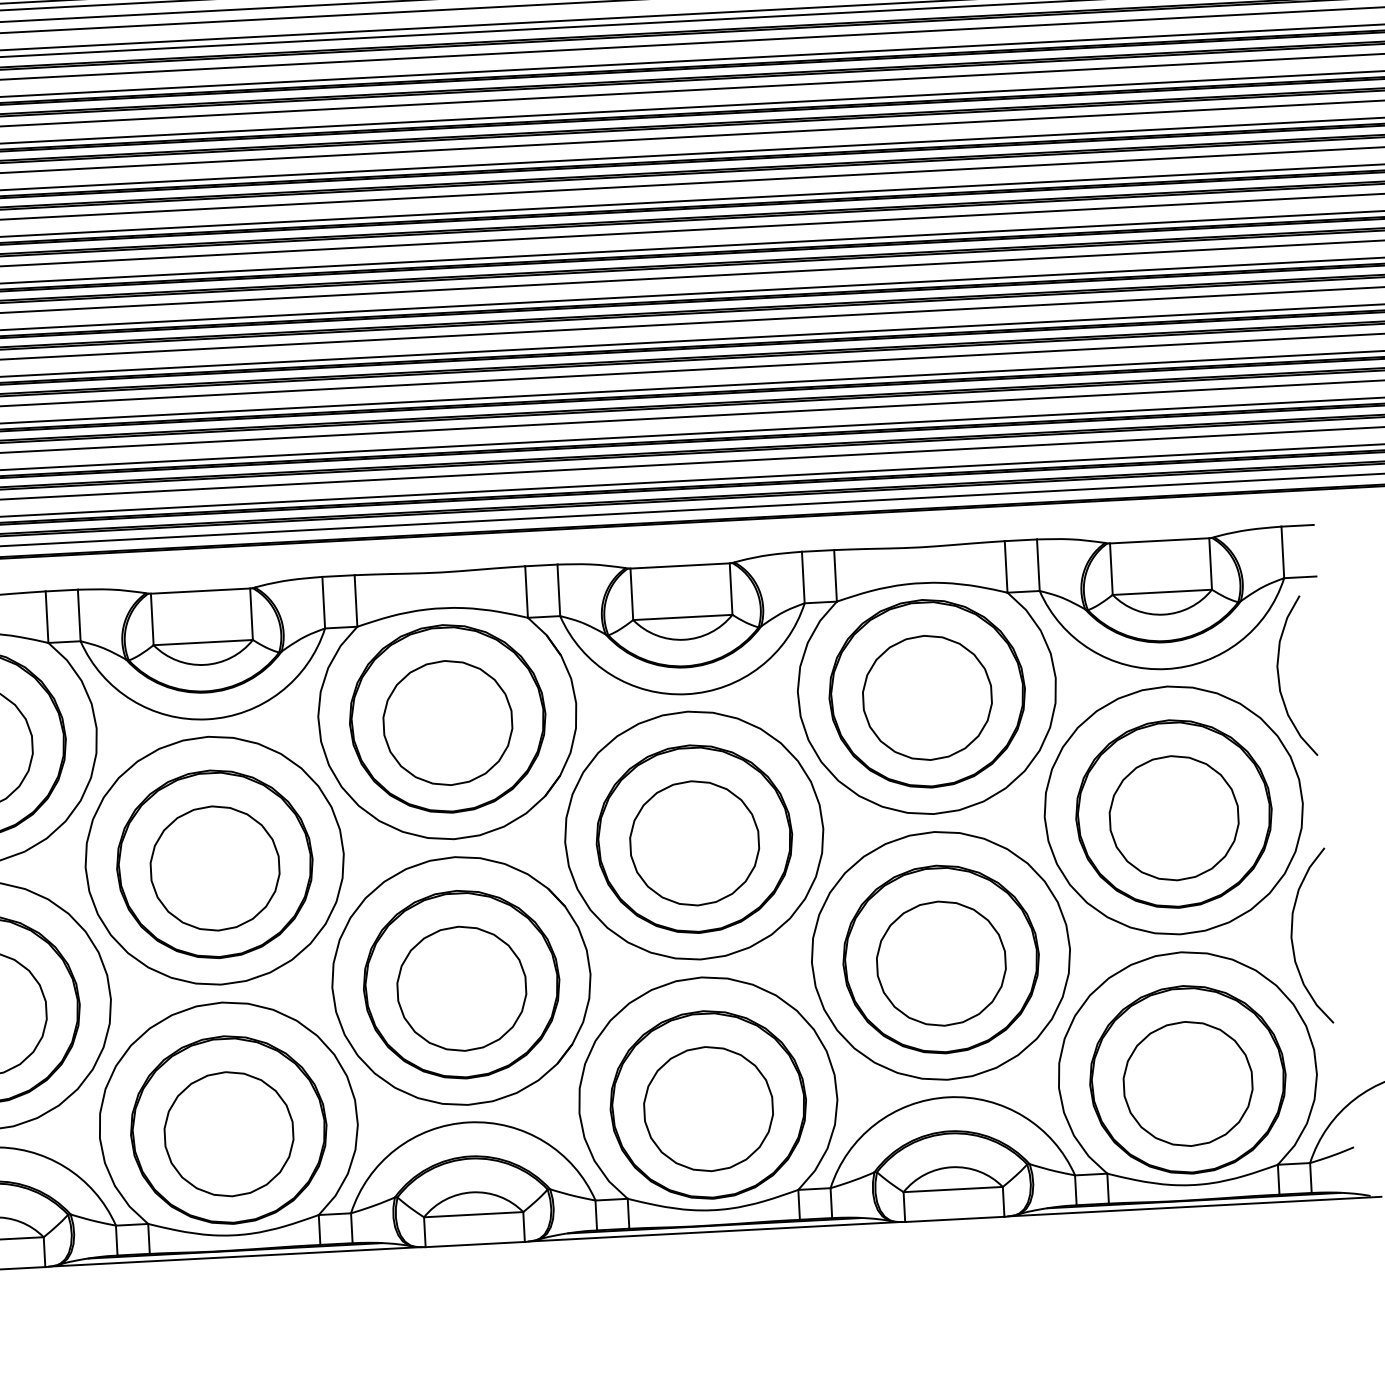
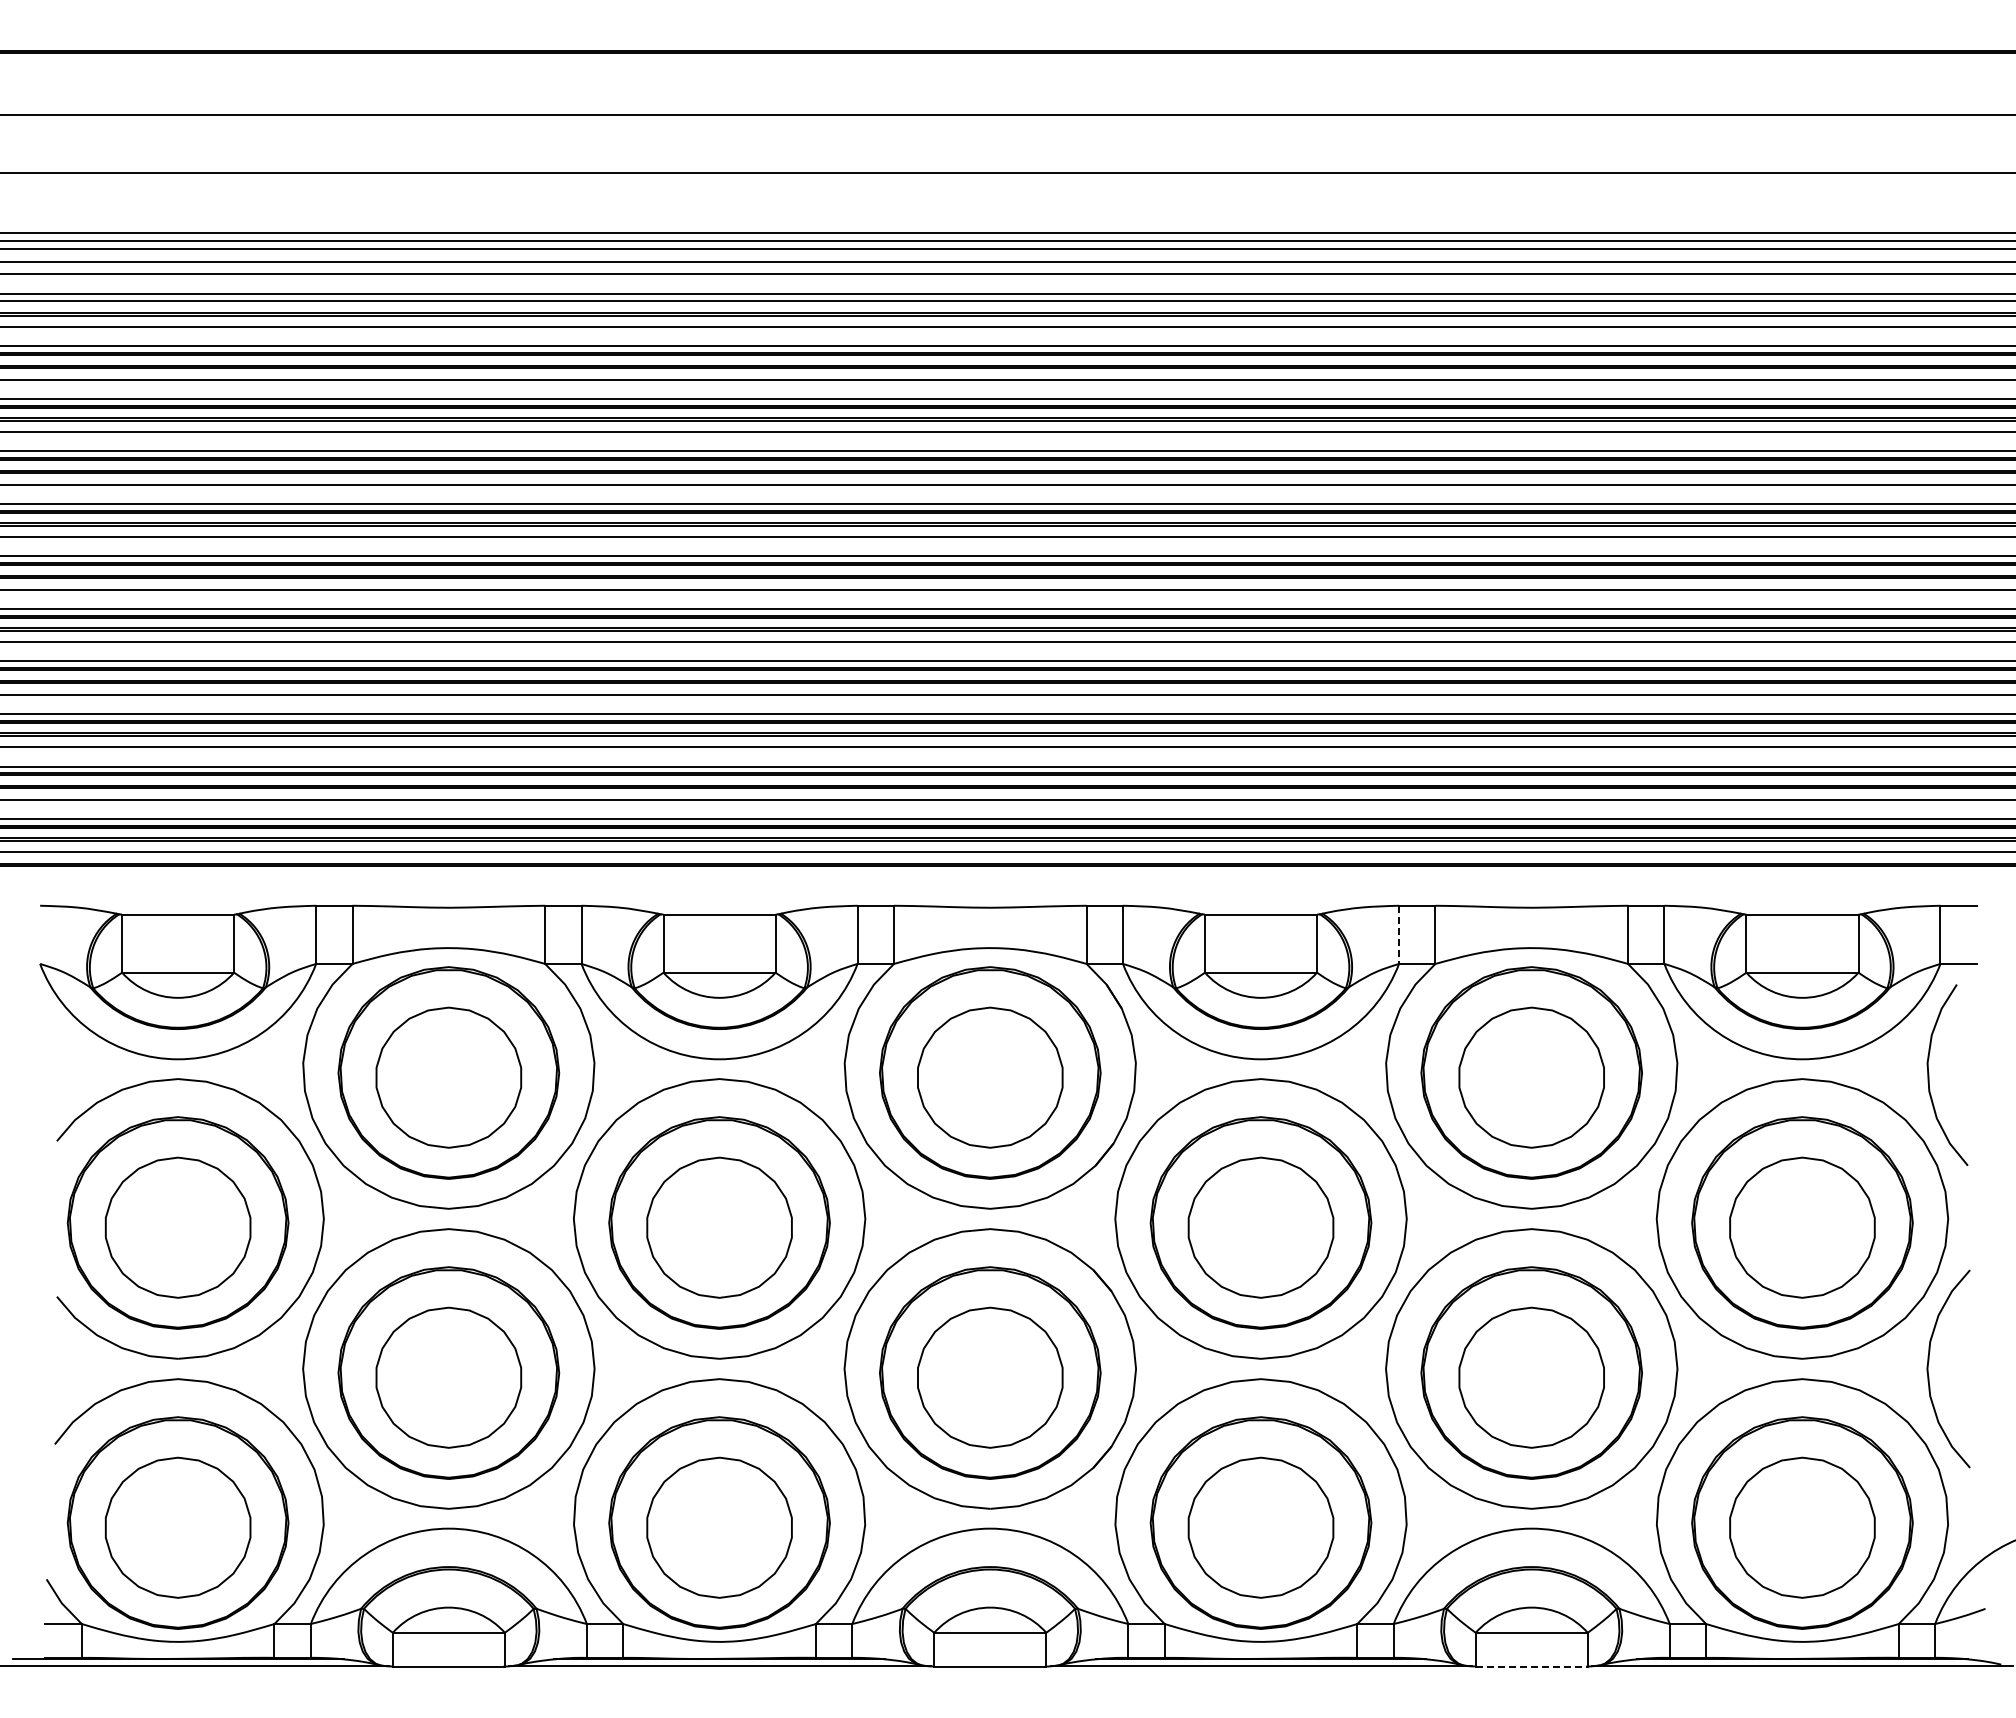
line: (803, 578) -> (1399, 935), solid -> dashed
line: (955, 1219) -> (1532, 1666), solid -> dashed

